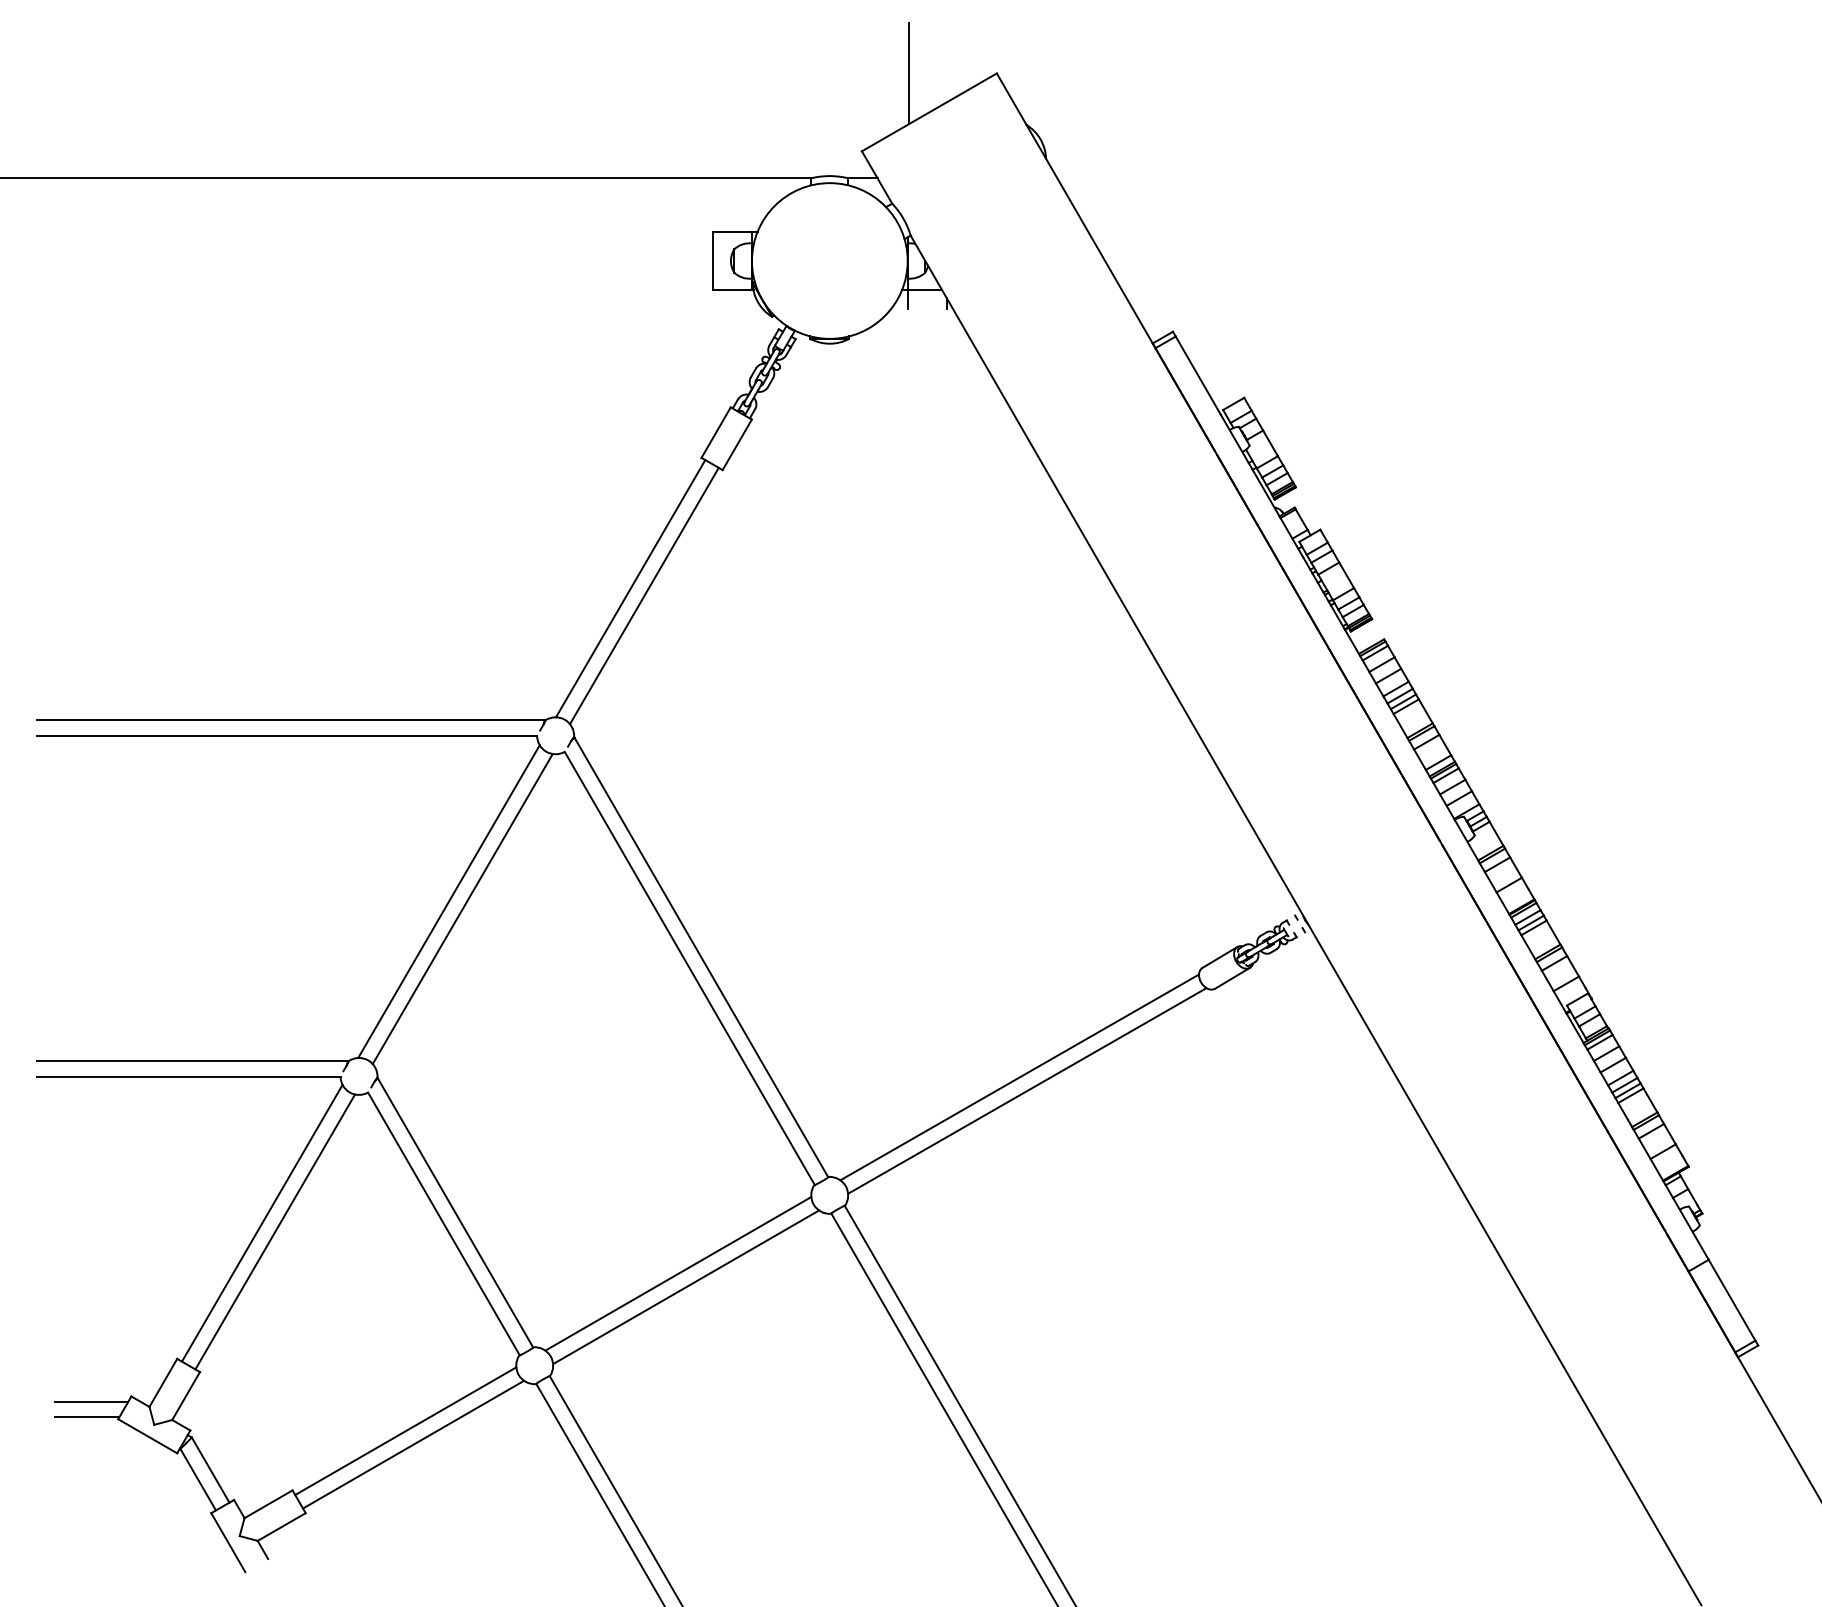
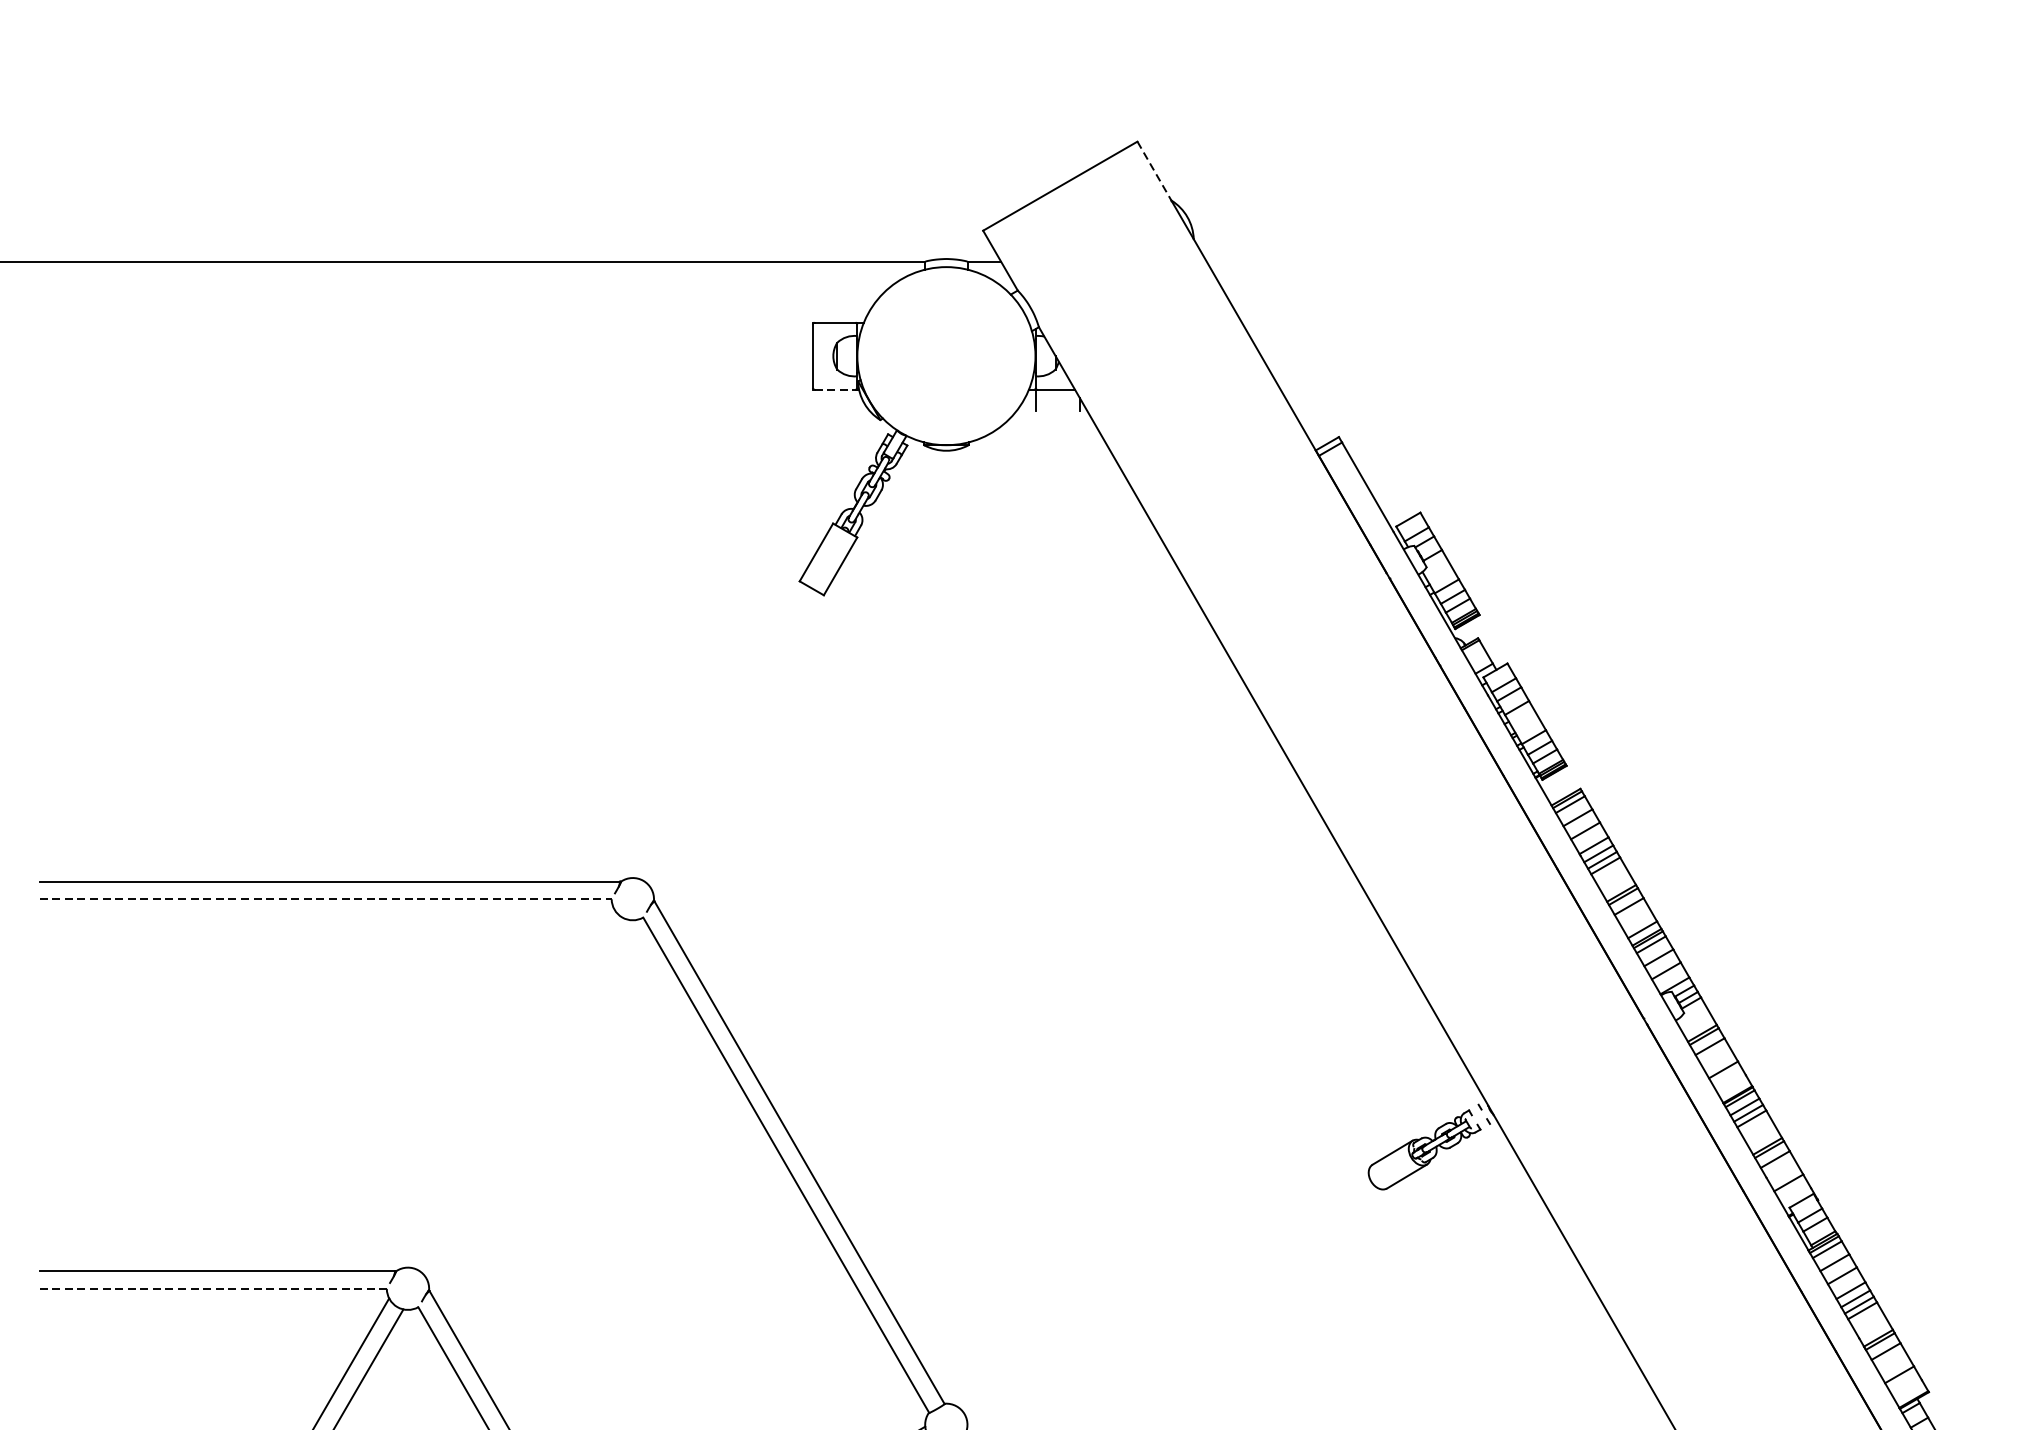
line: (908, 73) -> (1036, 141), removed
line: (1011, 99) -> (1154, 171), solid -> dashed
line: (732, 290) -> (835, 389), solid -> dashed
line: (630, 588) -> (718, 730), removed
line: (644, 595) -> (734, 738), removed
line: (287, 735) -> (326, 898), solid -> dashed
line: (448, 901) -> (510, 1088), removed
line: (462, 909) -> (526, 1097), removed
line: (188, 1076) -> (212, 1288), solid -> dashed
line: (1019, 1077) -> (1163, 1289), removed
line: (1027, 1090) -> (1172, 1304), removed

